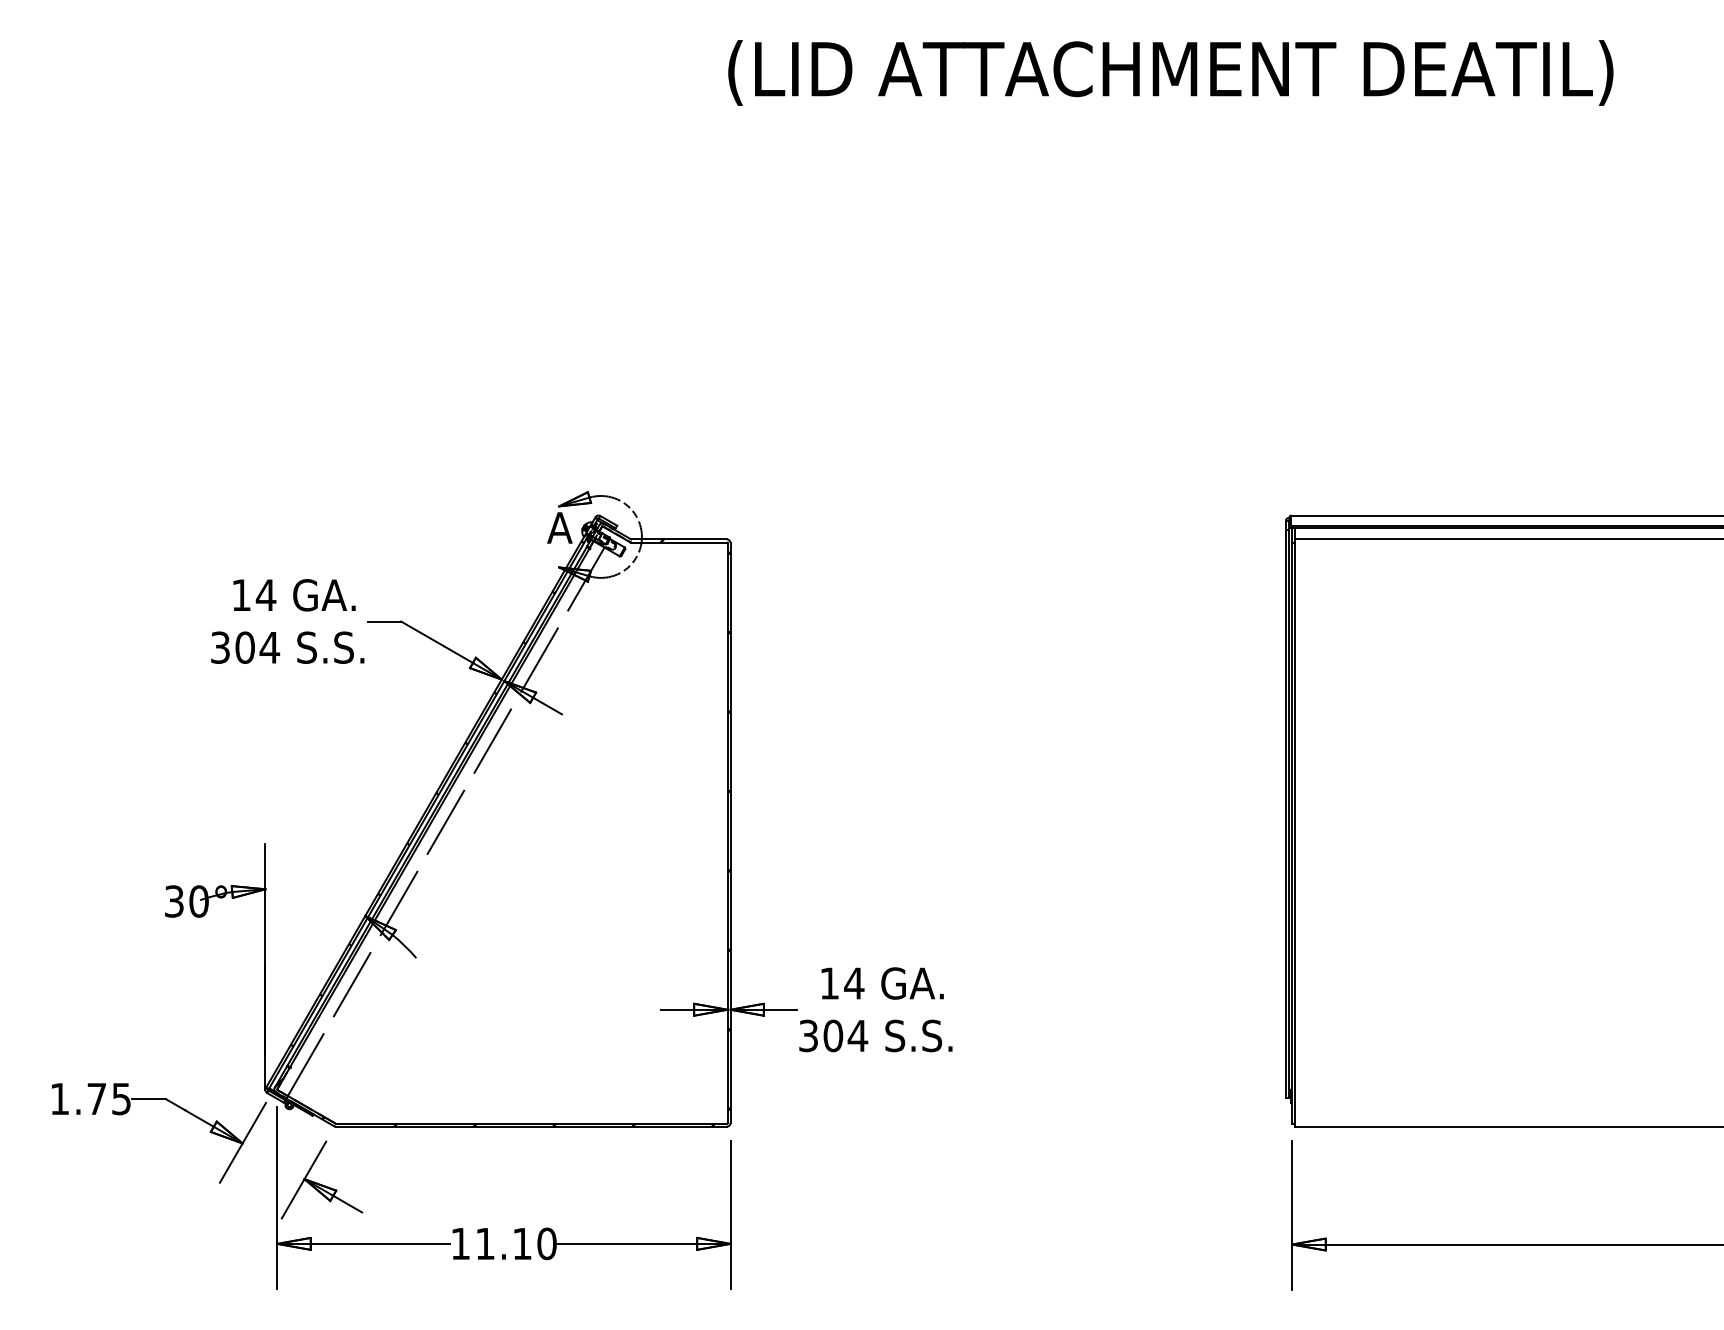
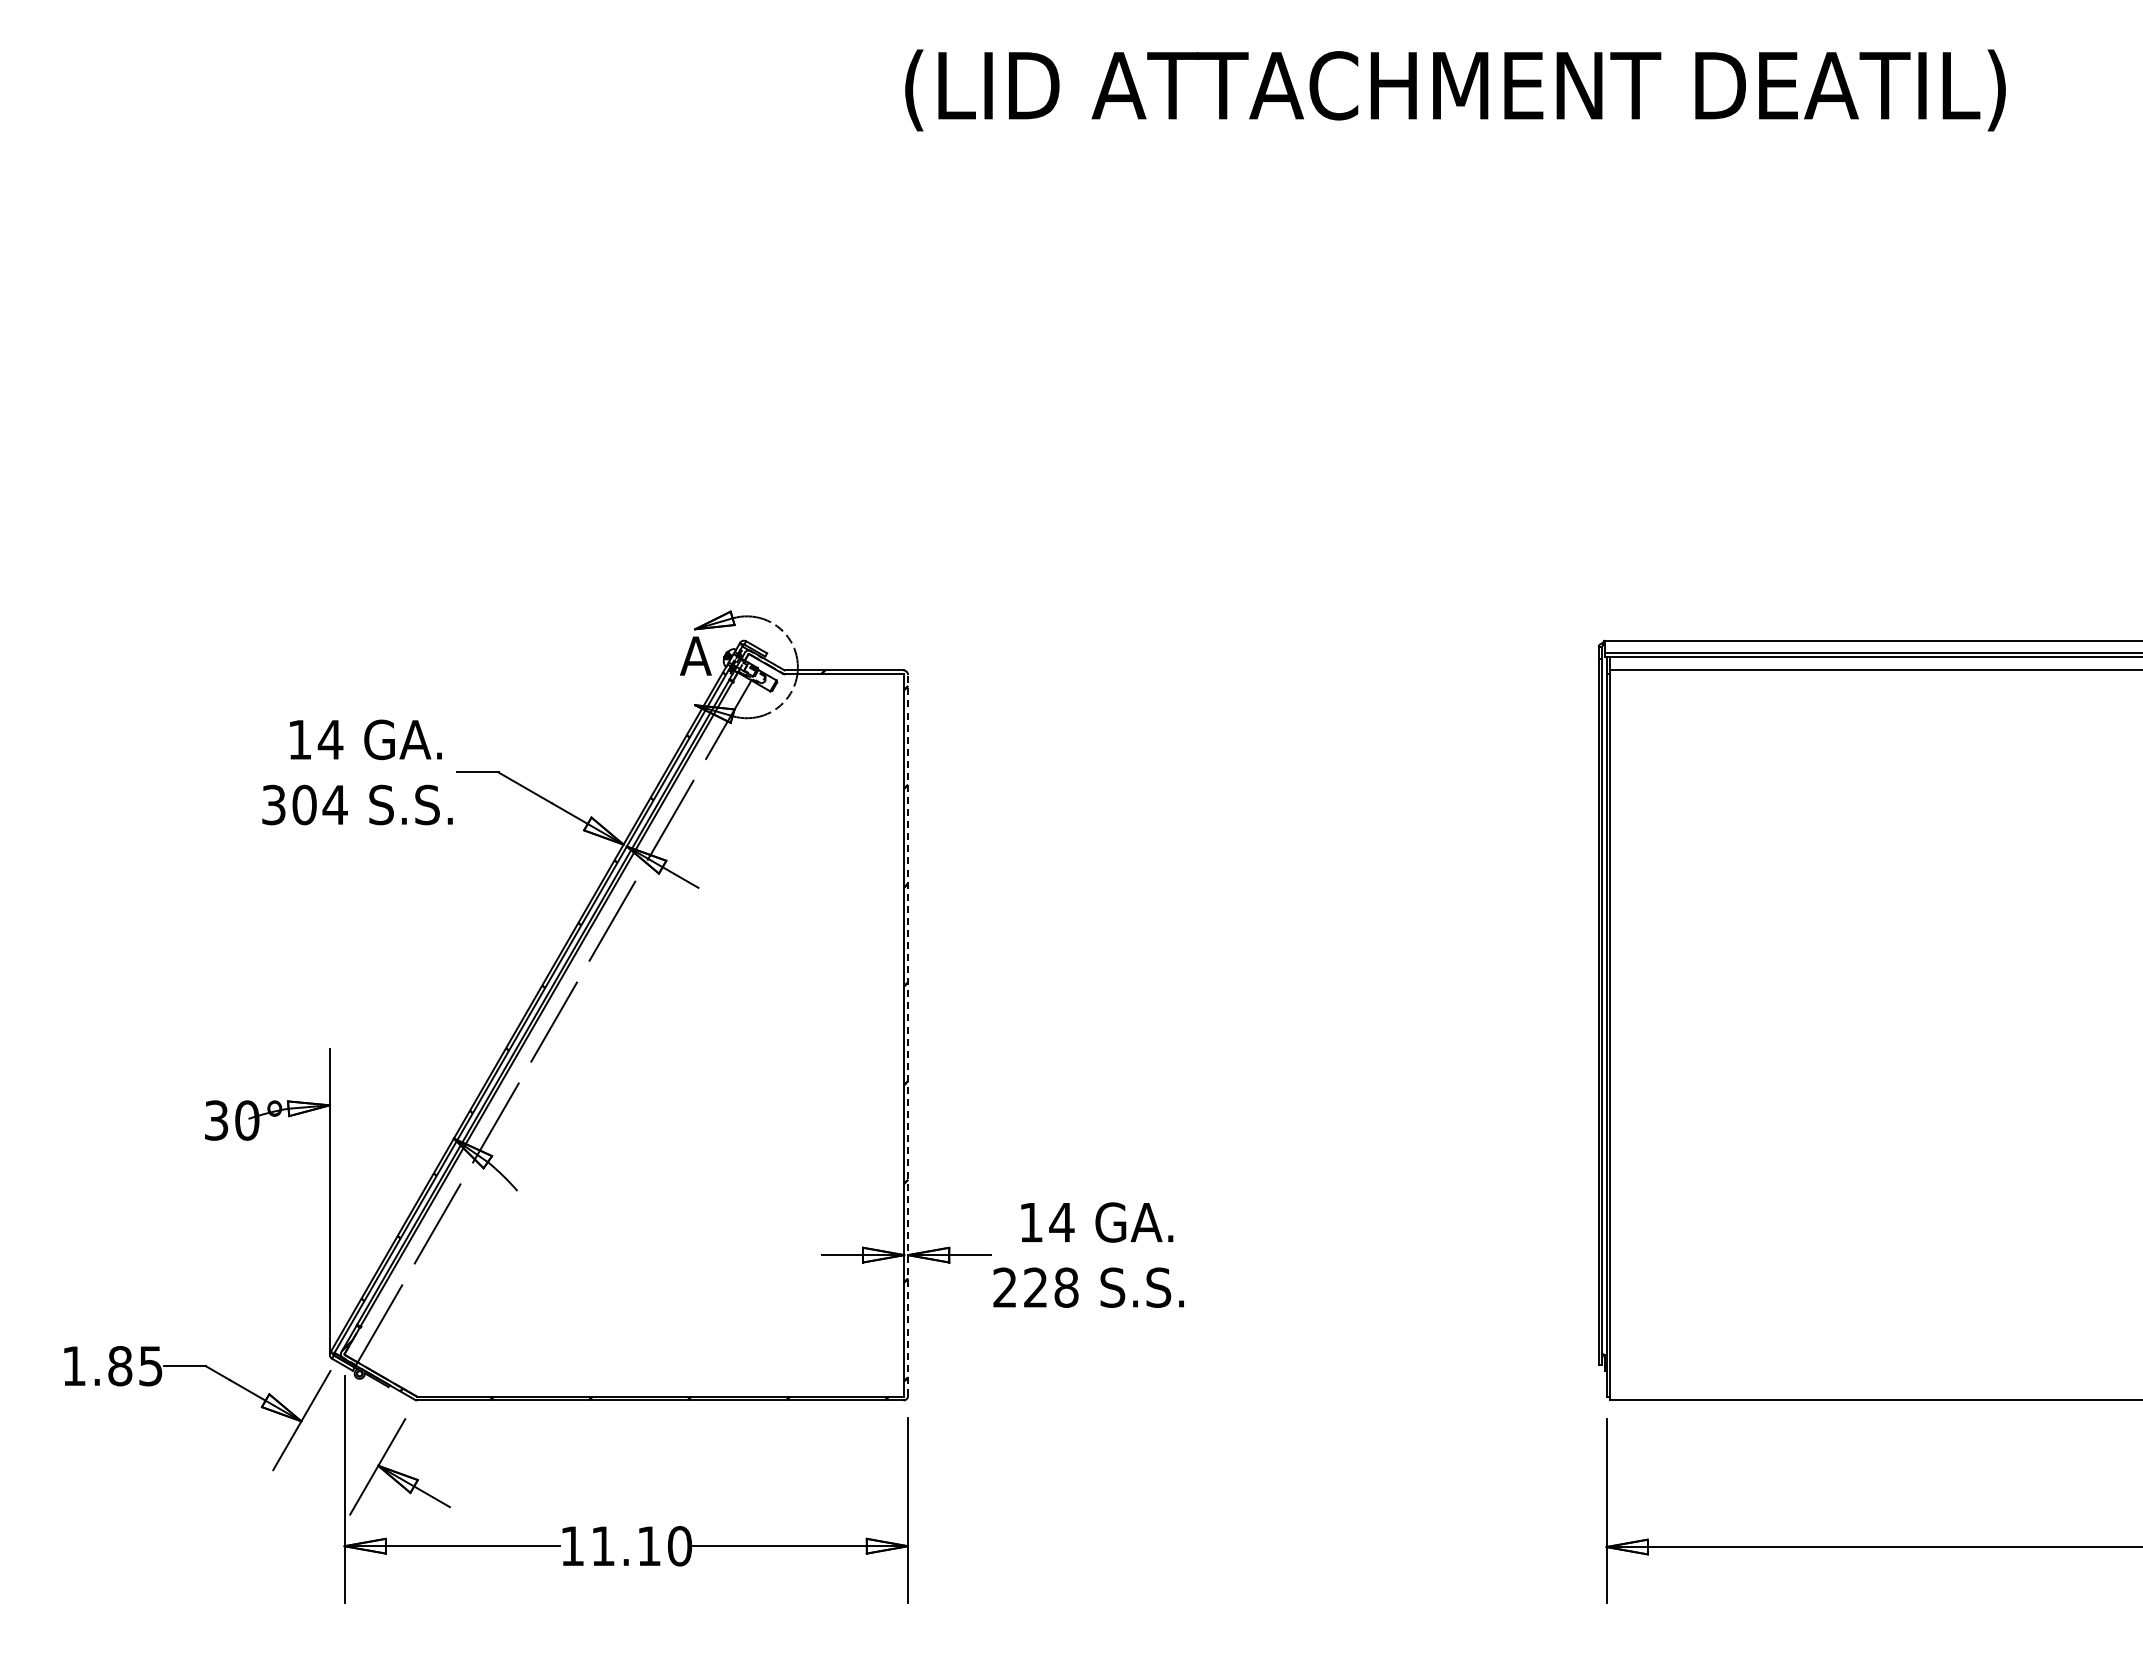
line: (730, 832) -> (908, 1034), solid -> dashed
text: (833, 1035) -> (1036, 1287), 304 -> 228
text: (97, 1099) -> (120, 1366), 1.75 -> 1.85

